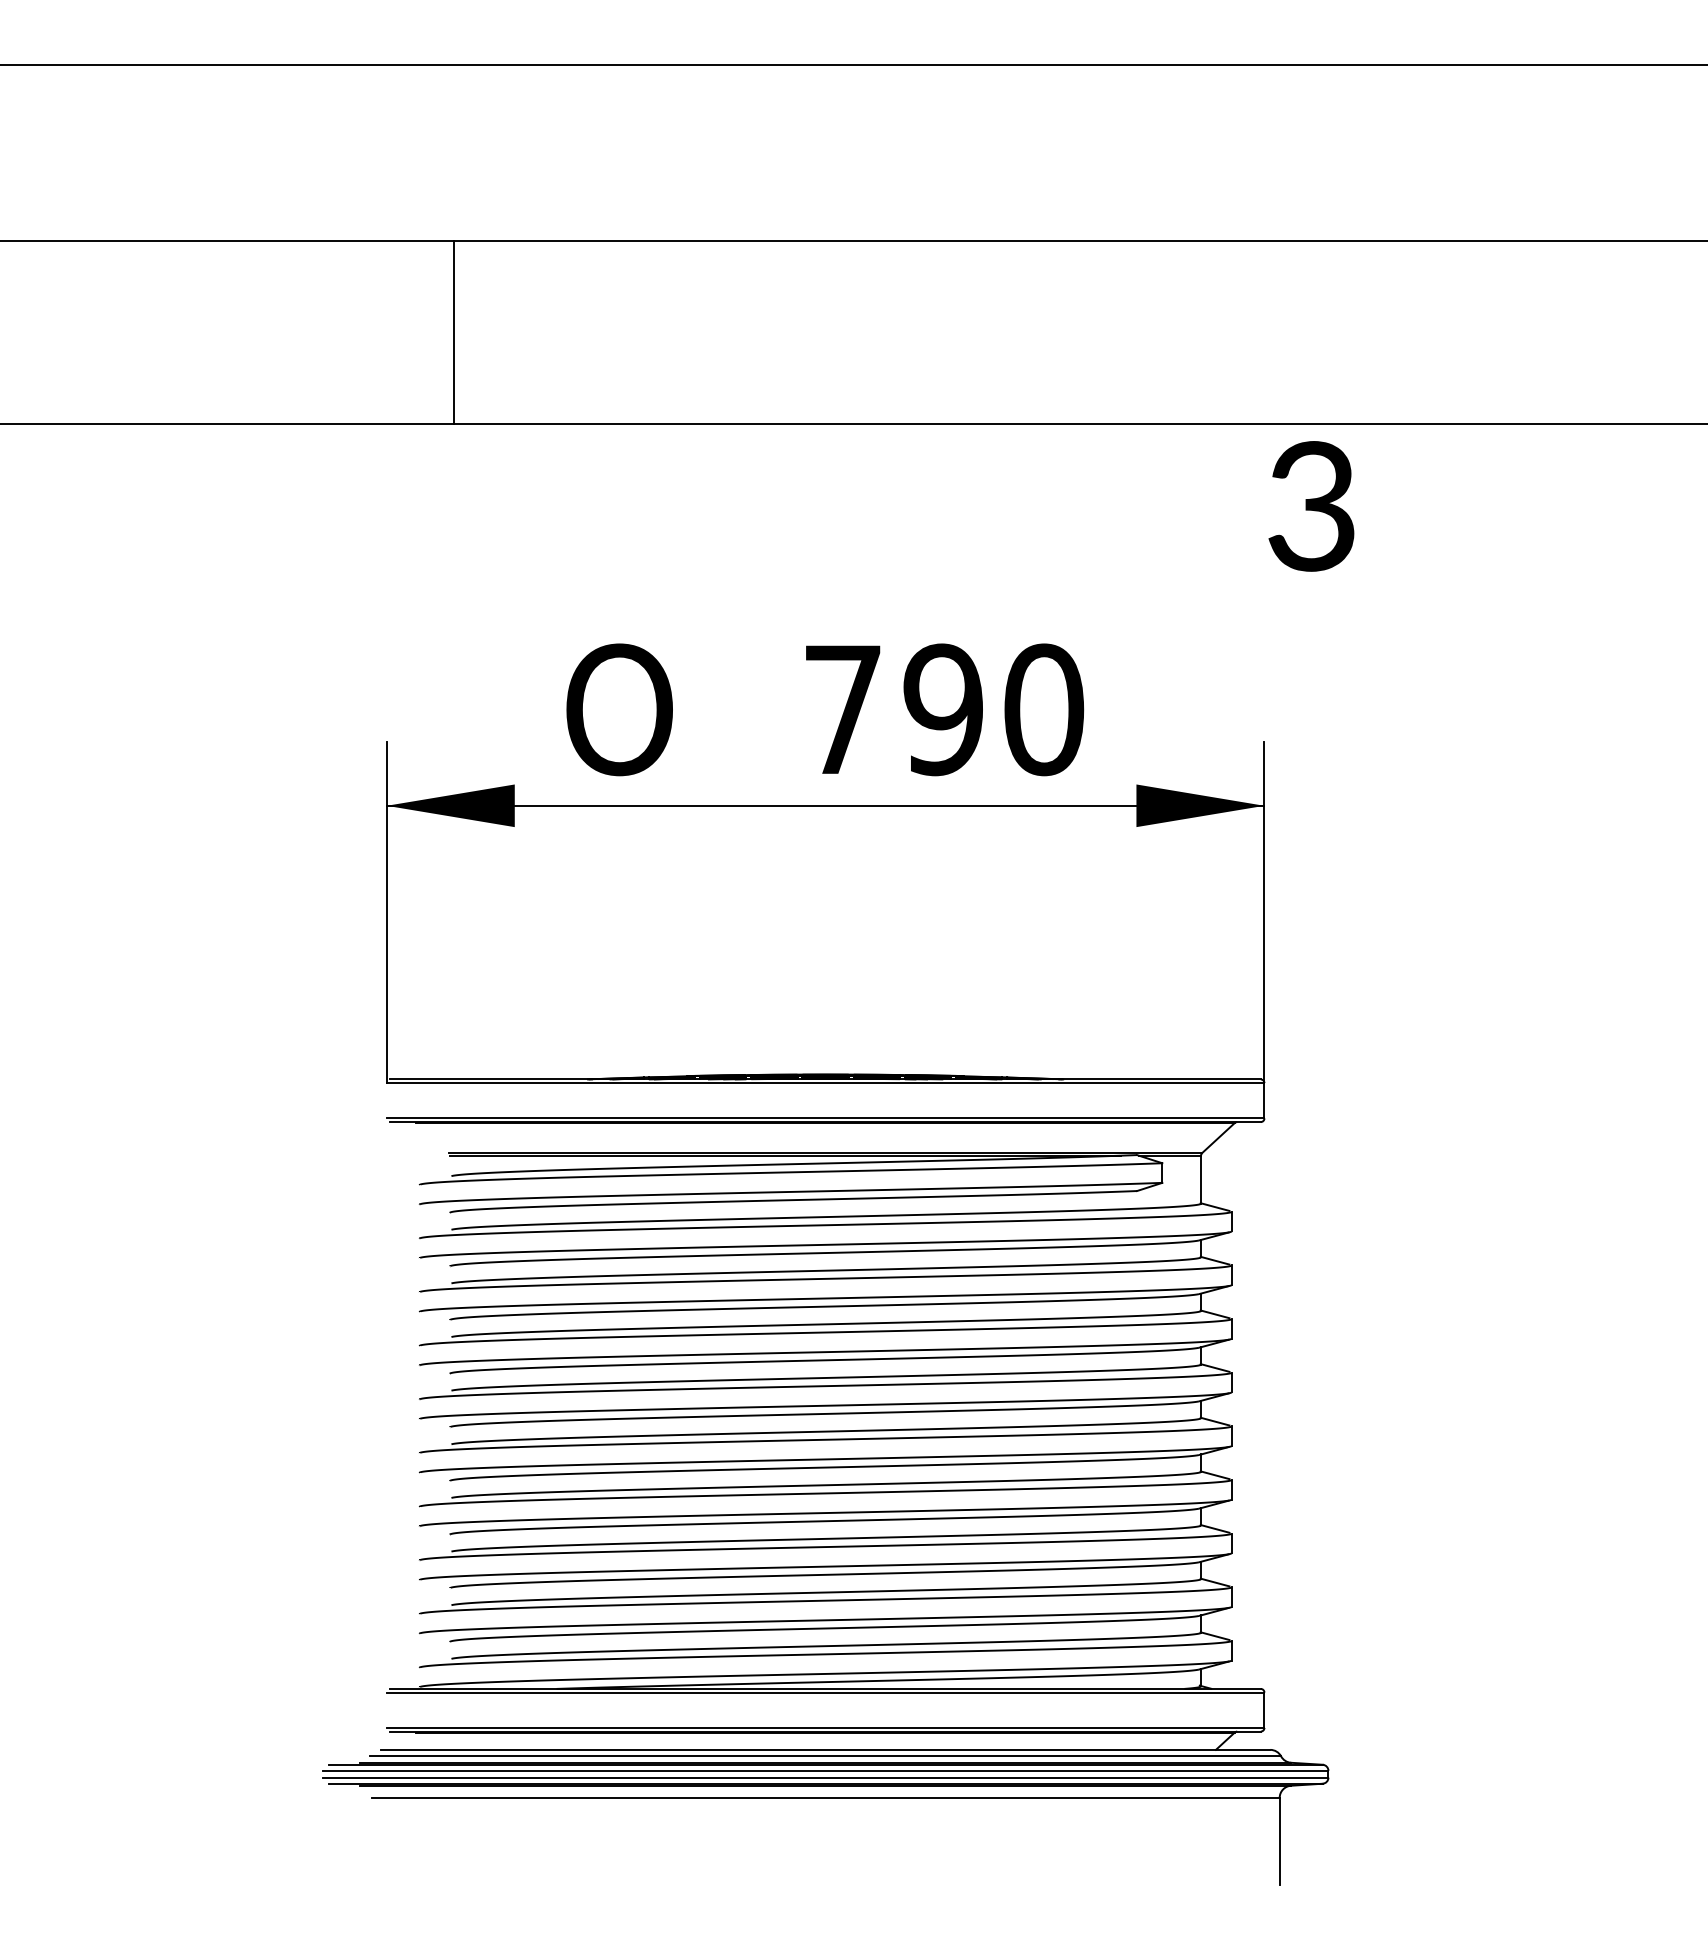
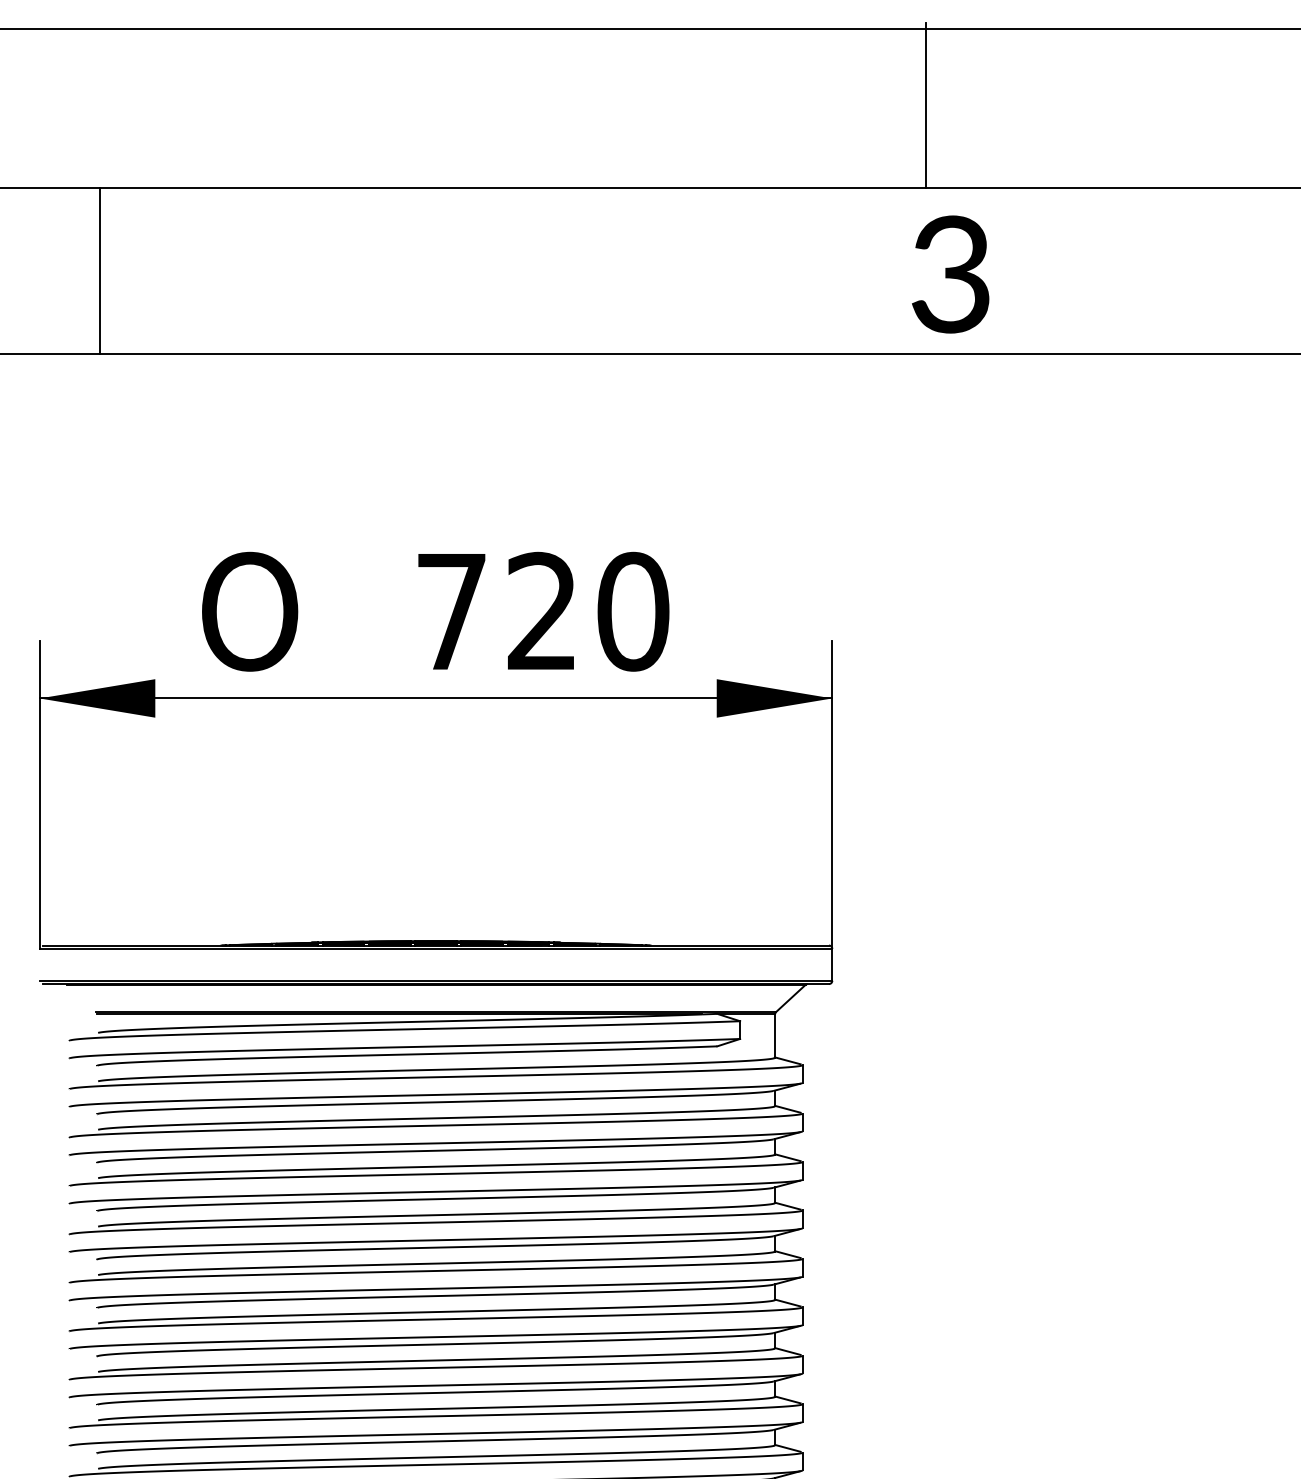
line: (1368, 149) -> (926, 105), added
text: (1311, 506) -> (950, 274), moved
text: (942, 709) -> (541, 611), 790 -> 720

